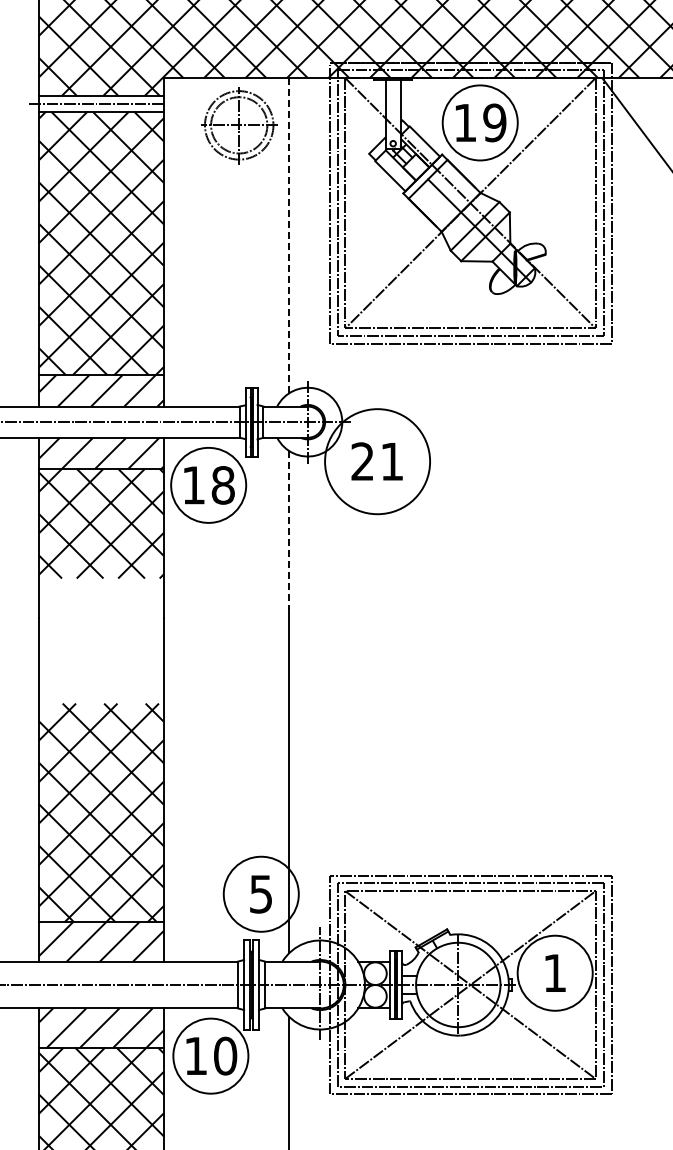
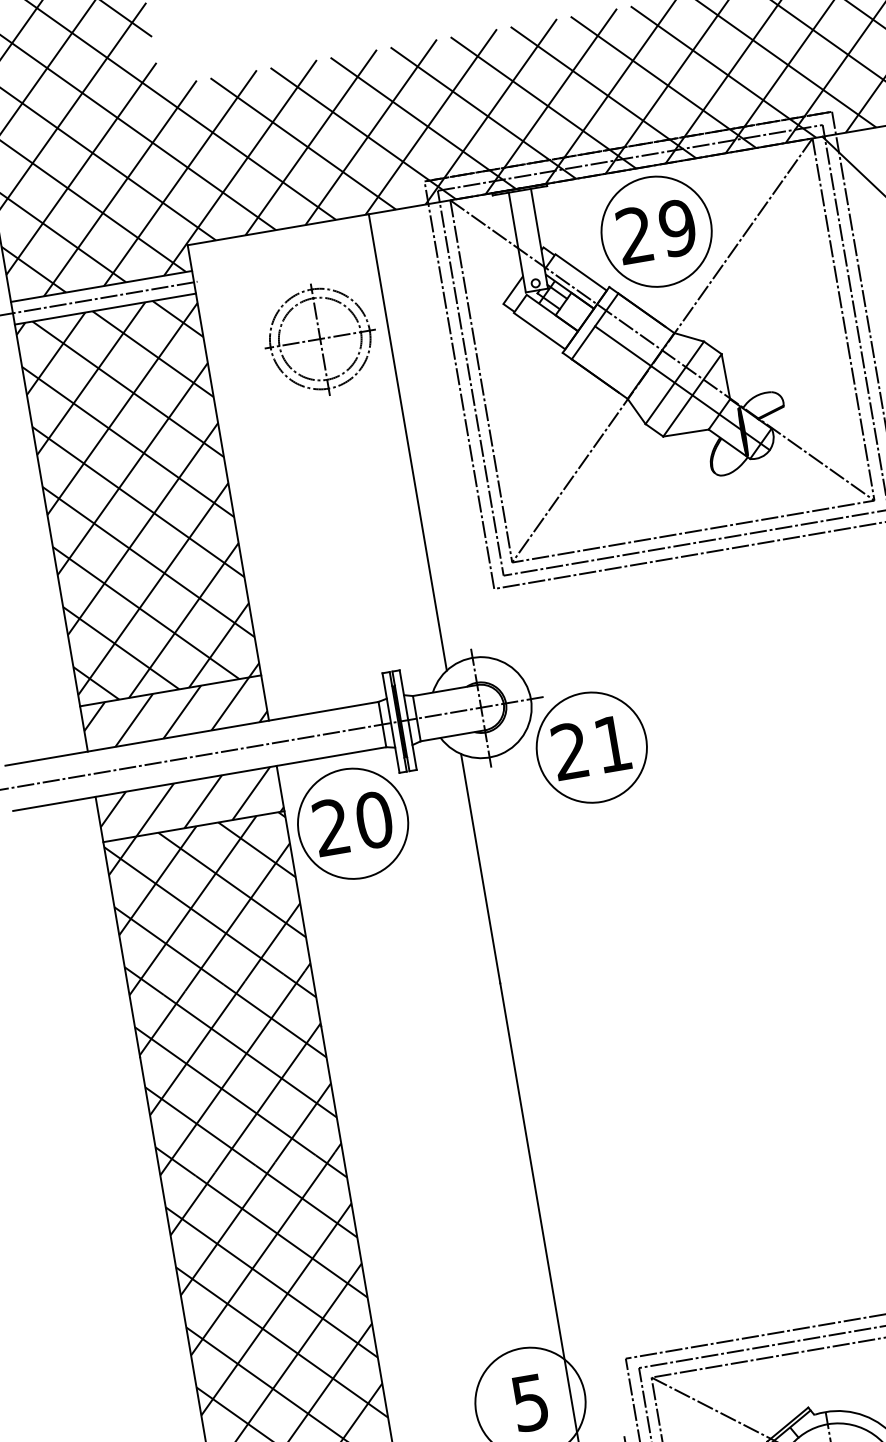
text: (464, 122) -> (633, 235), 19 -> 29
part: (239, 125) -> (320, 339), moved
line: (289, 235) -> (408, 441), dashed -> solid
circle: (377, 461) -> (591, 747), size x0.71
text: (208, 485) -> (352, 823), 18 -> 20
line: (289, 530) -> (481, 869), dashed -> solid
hatch: (101, 640) -> (236, 1074), added

